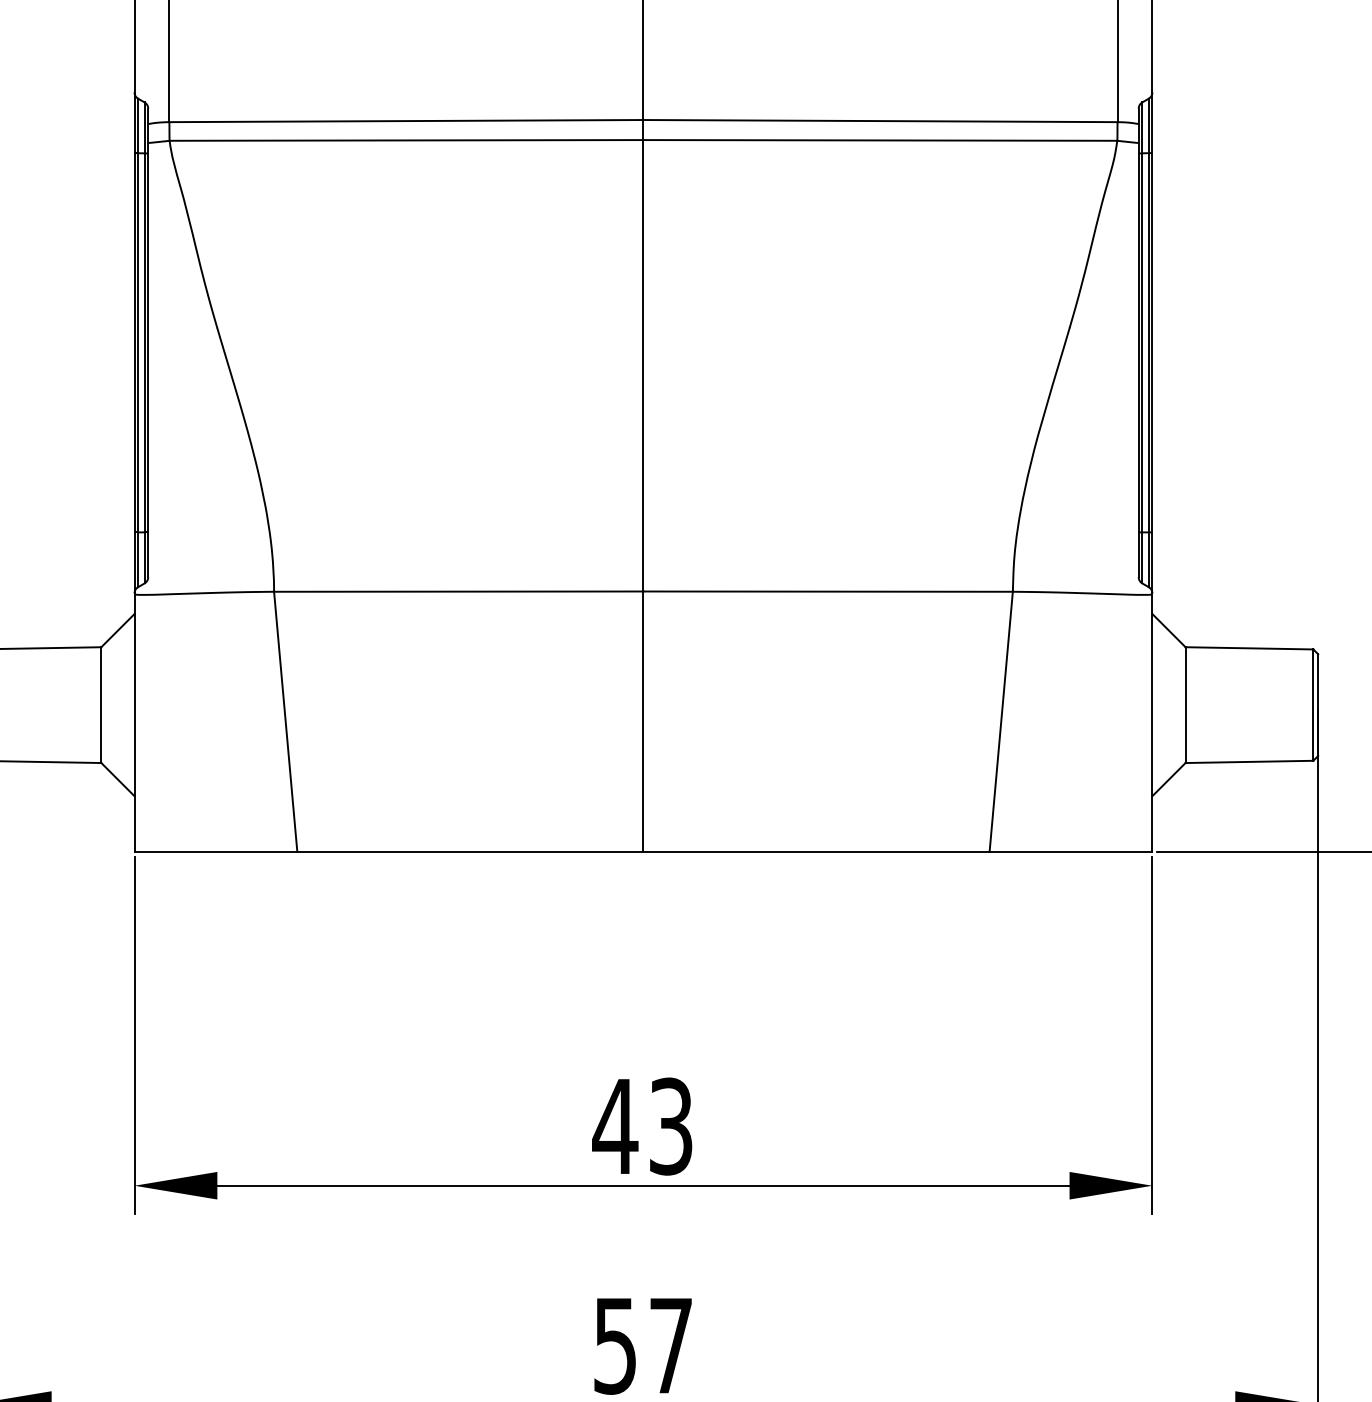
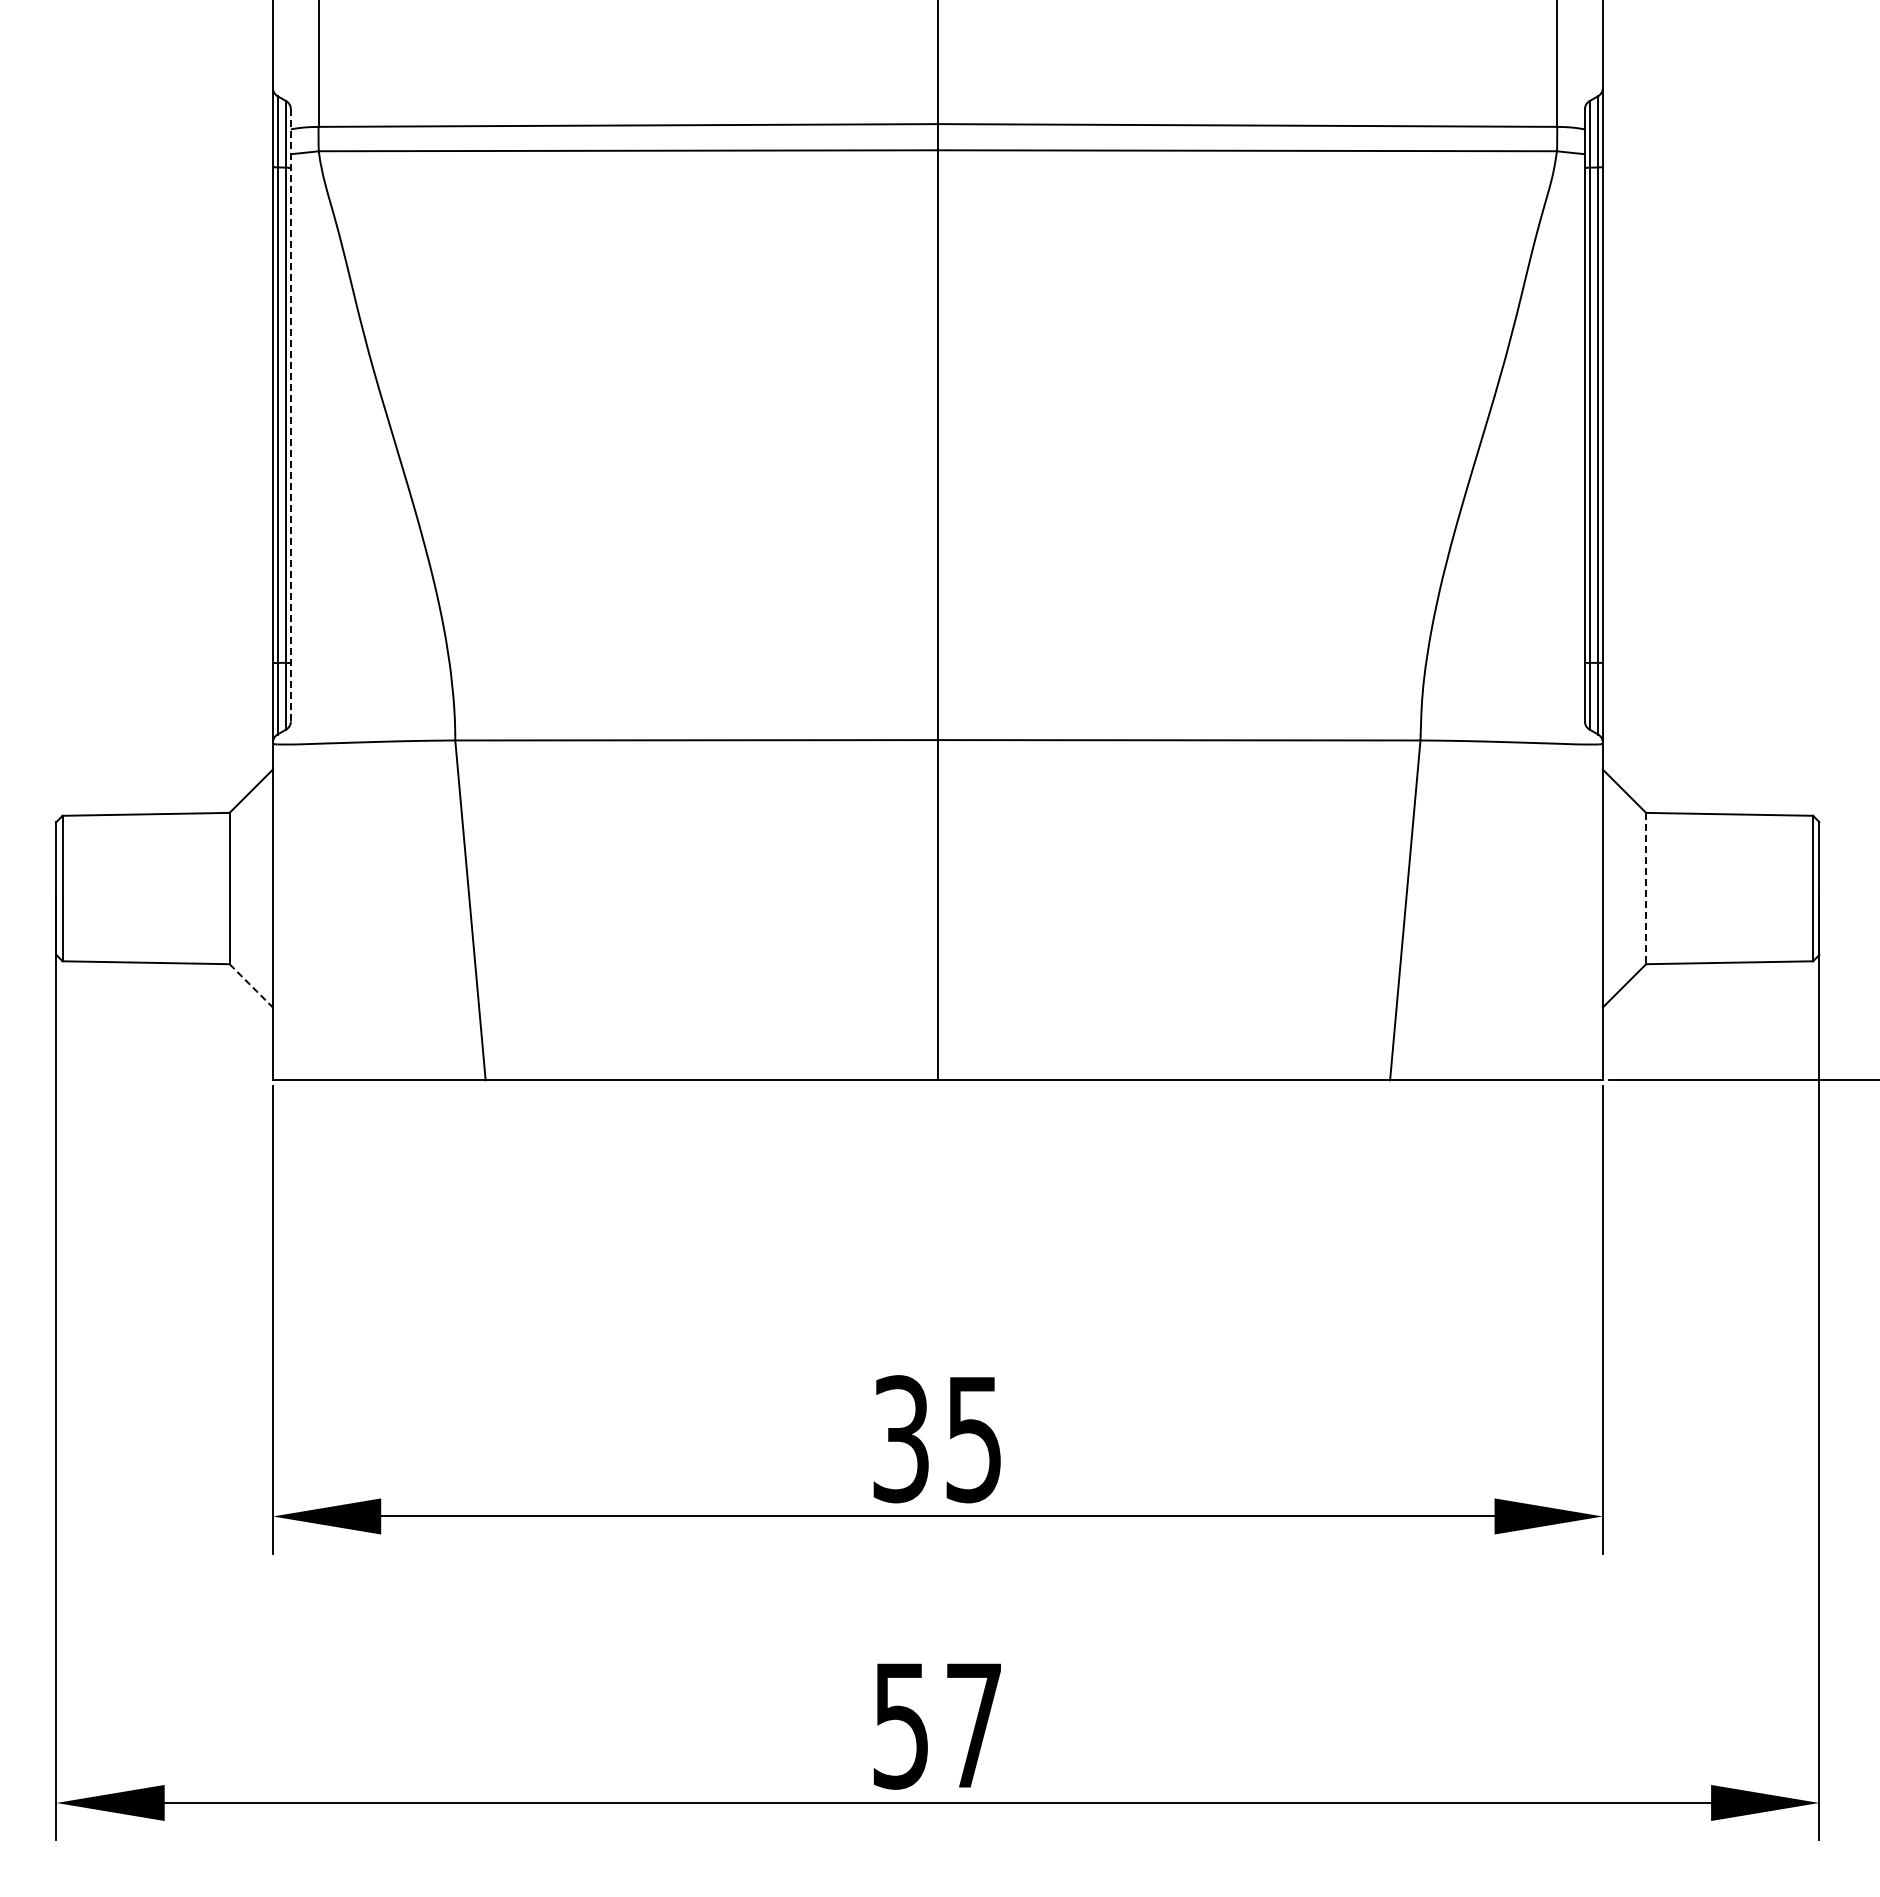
line: (147, 342) -> (290, 414), solid -> dashed
line: (1185, 705) -> (1646, 888), solid -> dashed
line: (118, 779) -> (251, 985), solid -> dashed
text: (641, 1126) -> (935, 1439), 43 -> 35

